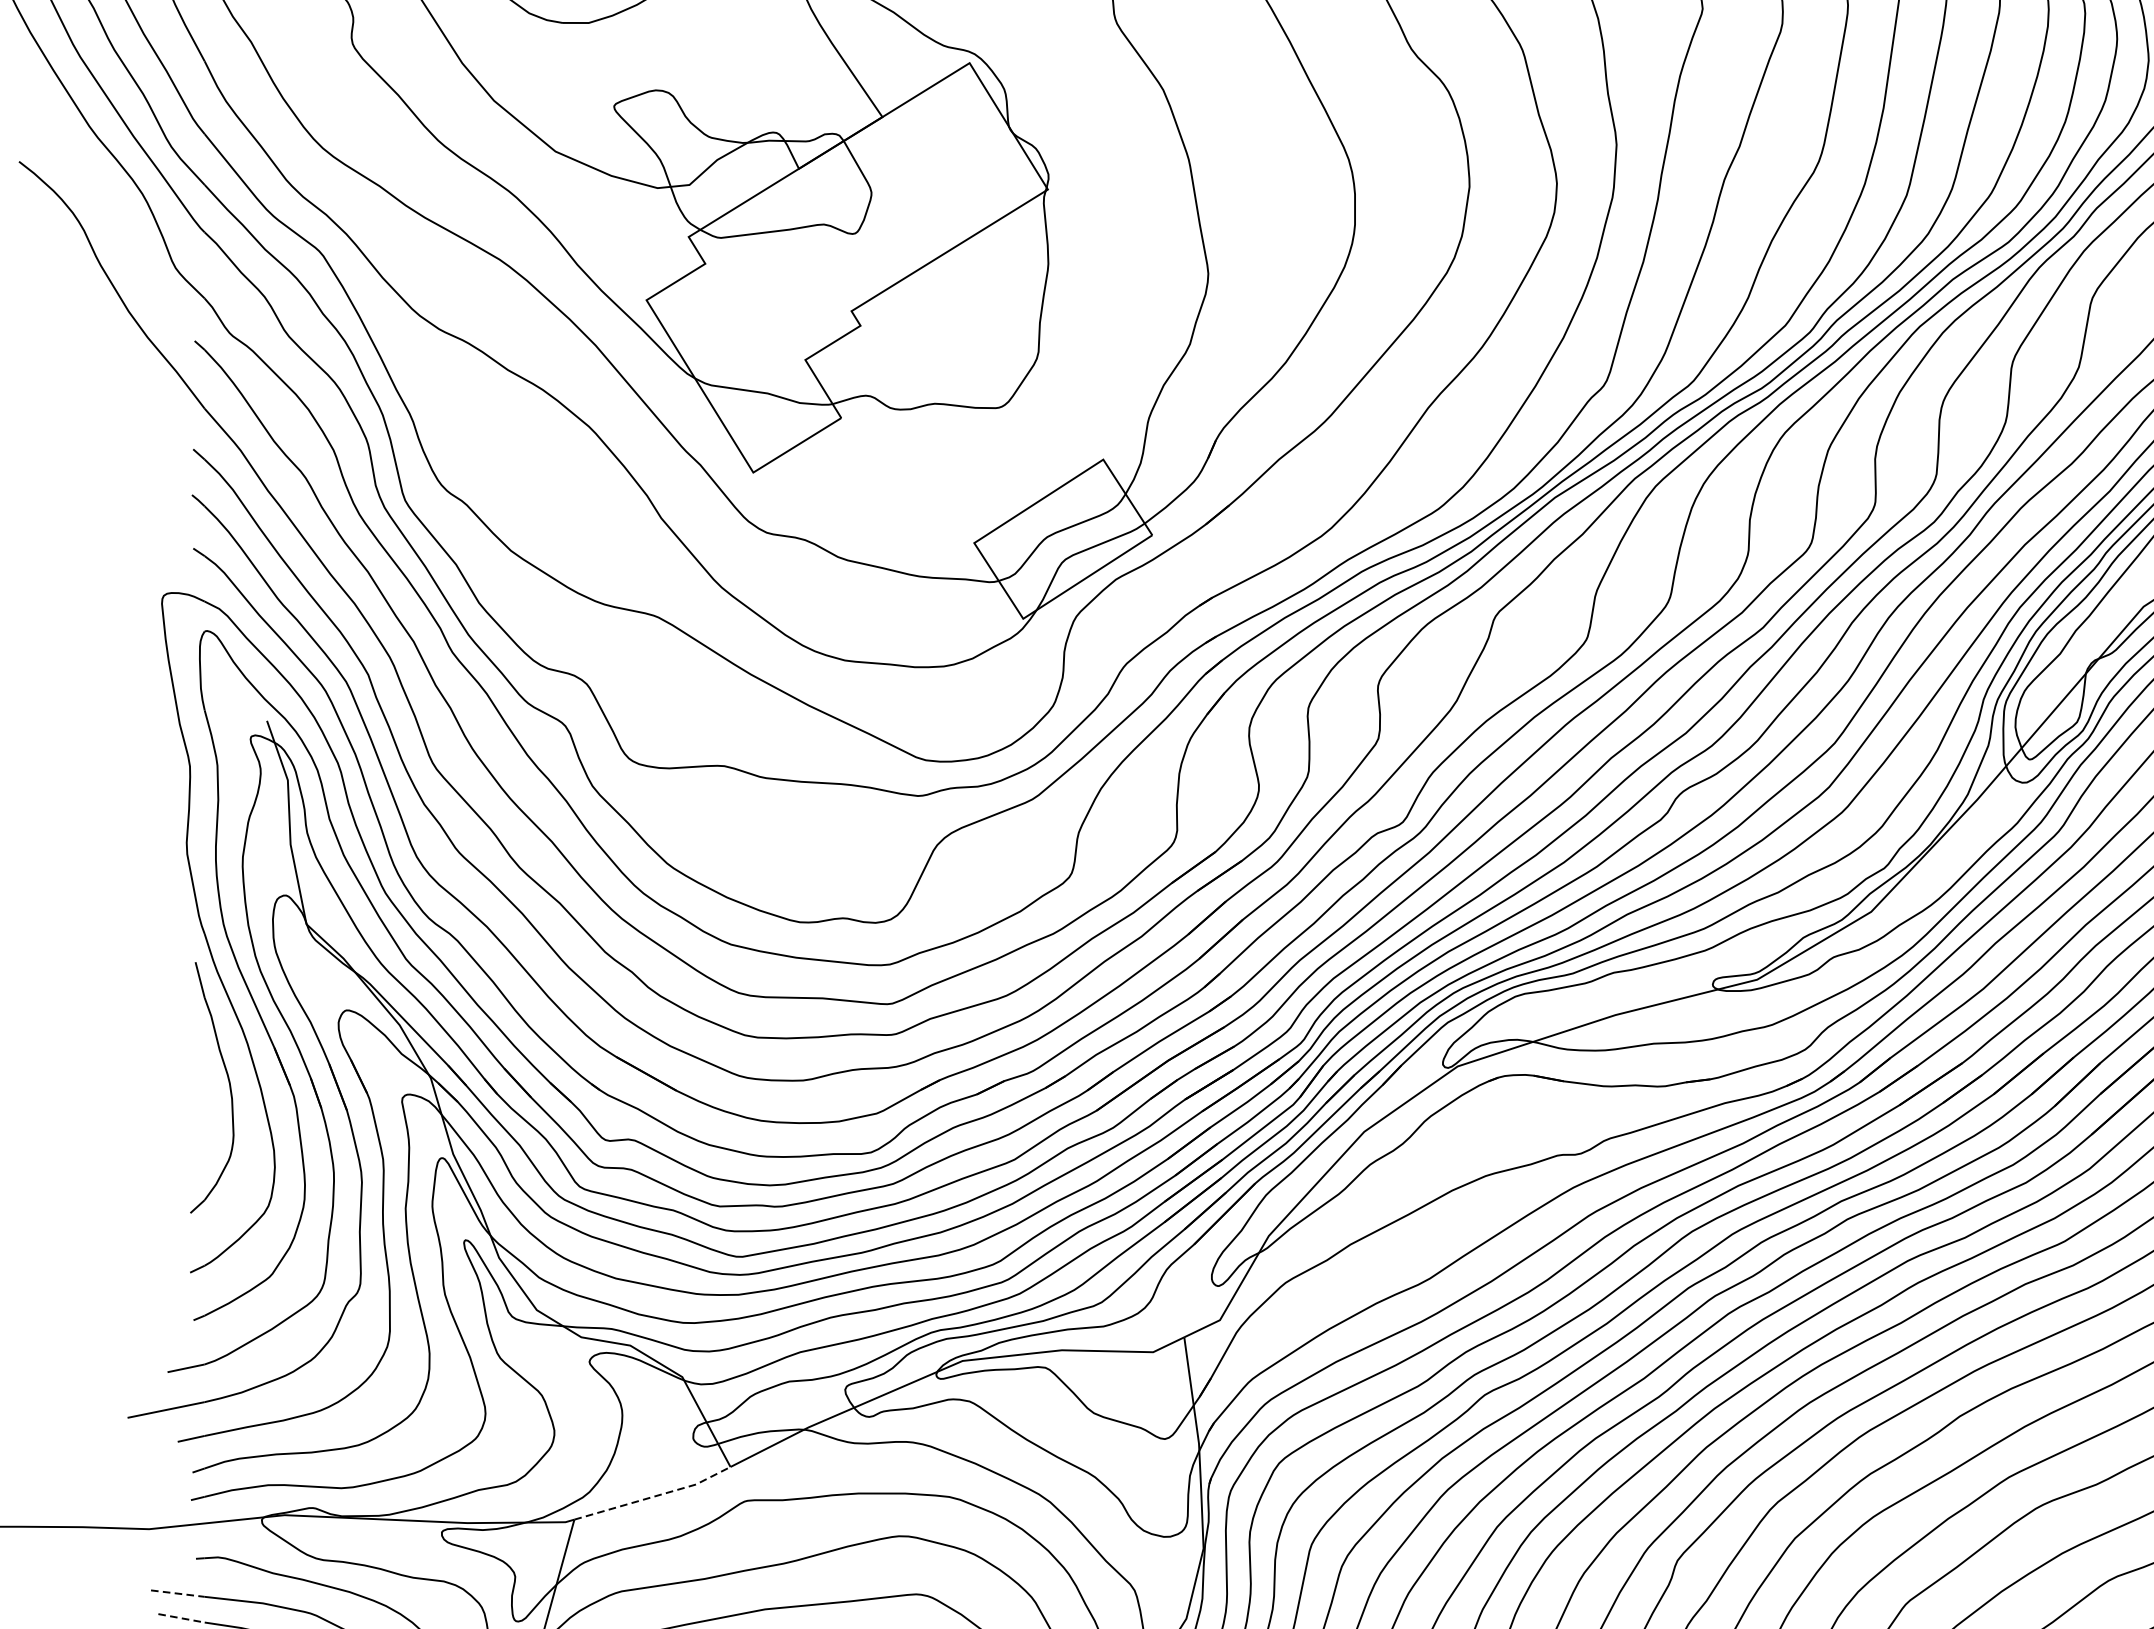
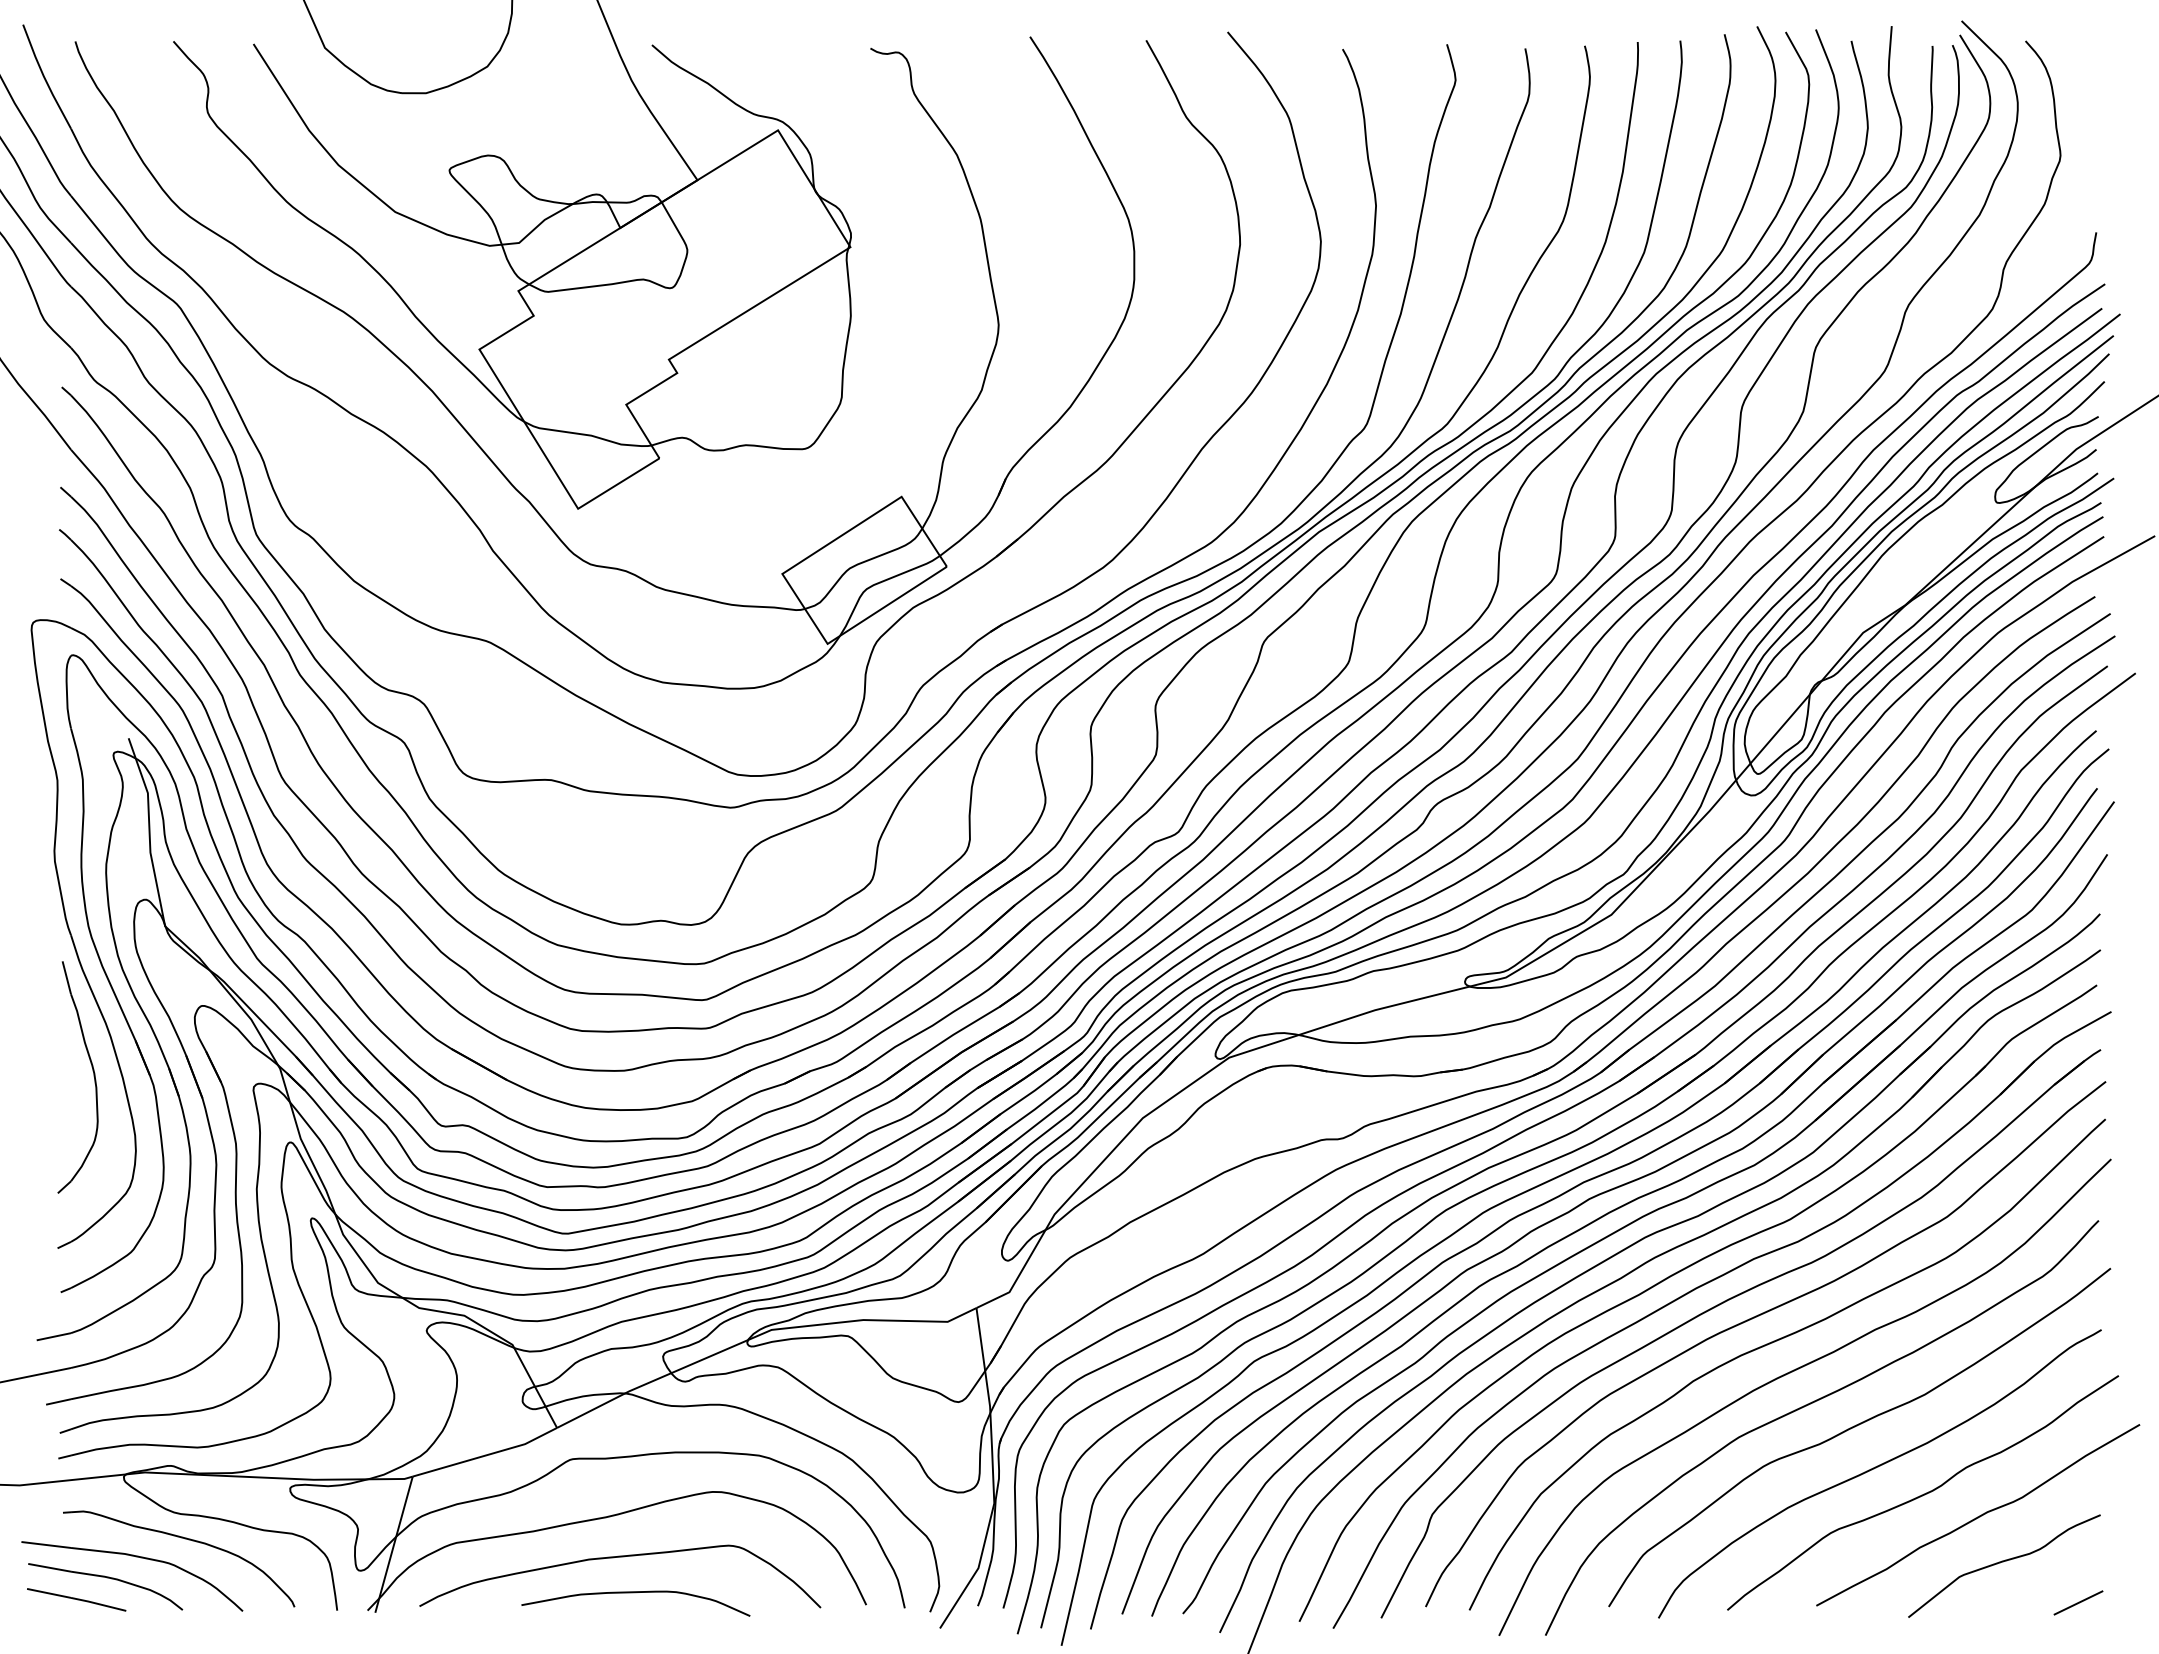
line: (654, 1496) -> (486, 1455), dashed -> solid
line: (178, 1593) -> (46, 1544), dashed -> solid
line: (181, 1617) -> (49, 1567), dashed -> solid

